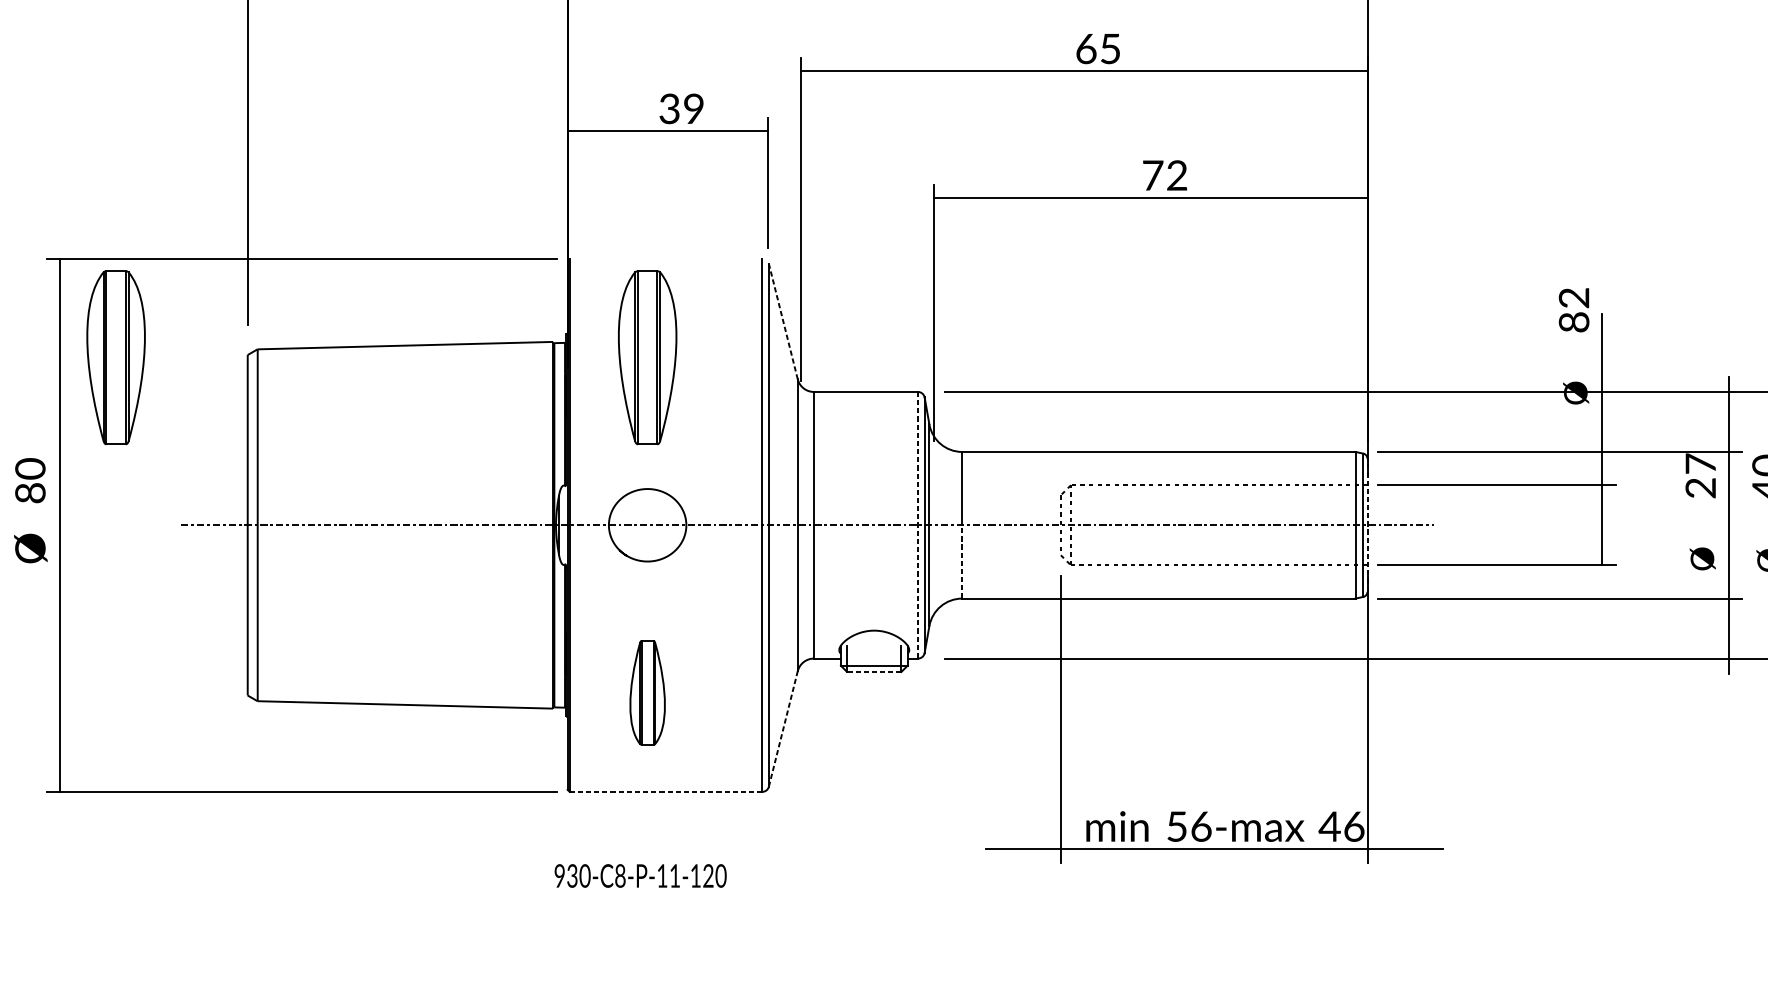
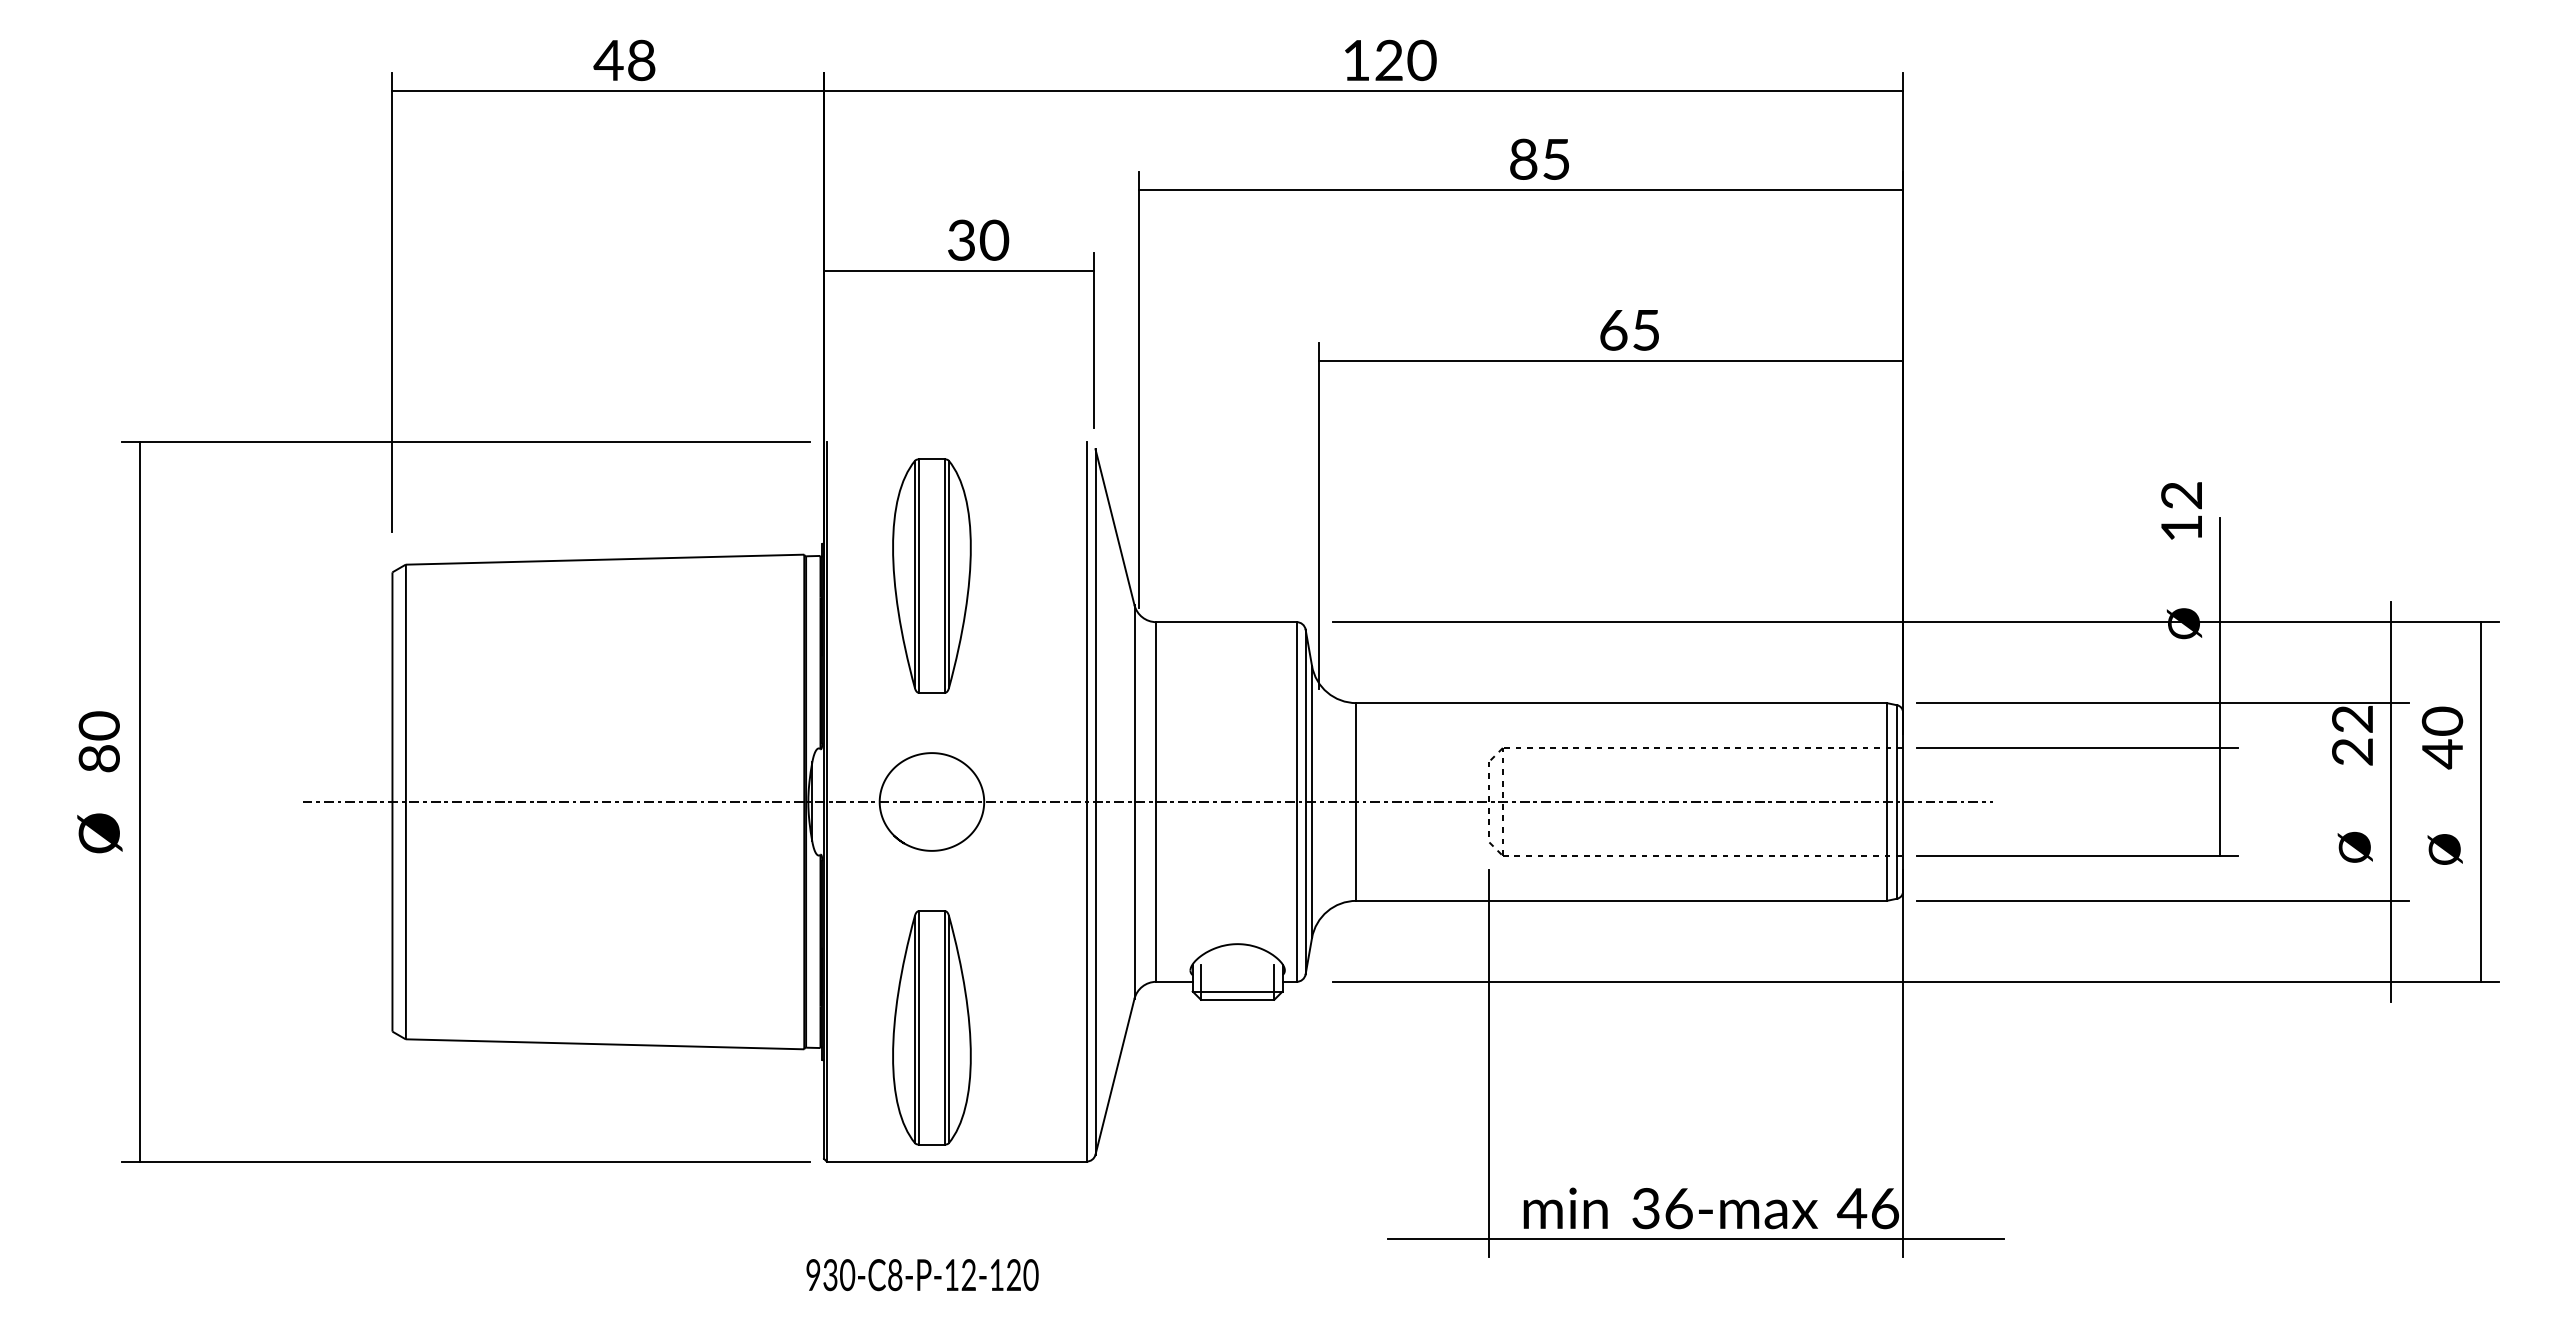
text: (1086, 48) -> (1523, 158), 65 -> 85
text: (694, 109) -> (994, 240), 39 -> 30
text: (1164, 175) -> (1629, 329), 72 -> 65
line: (782, 321) -> (1114, 526), dashed -> solid
text: (1573, 321) -> (2181, 527), 82 -> 12
part: (115, 357) -> (214, 575), removed
text: (1700, 463) -> (2352, 718), 27 -> 22
line: (917, 524) -> (1296, 801), dashed -> solid
line: (1367, 524) -> (1903, 801), dashed -> solid
line: (962, 561) -> (1356, 850), dashed -> solid
line: (874, 671) -> (1237, 999), dashed -> solid
part: (647, 692) -> (931, 1027), size x1.67
line: (783, 728) -> (1115, 1076), dashed -> solid
line: (666, 791) -> (957, 1161), dashed -> solid
text: (1176, 826) -> (1645, 1208), 56-max -> 36-max
text: (674, 875) -> (968, 1274), 930-C8-P-11-120 -> 930-C8-P-12-120

